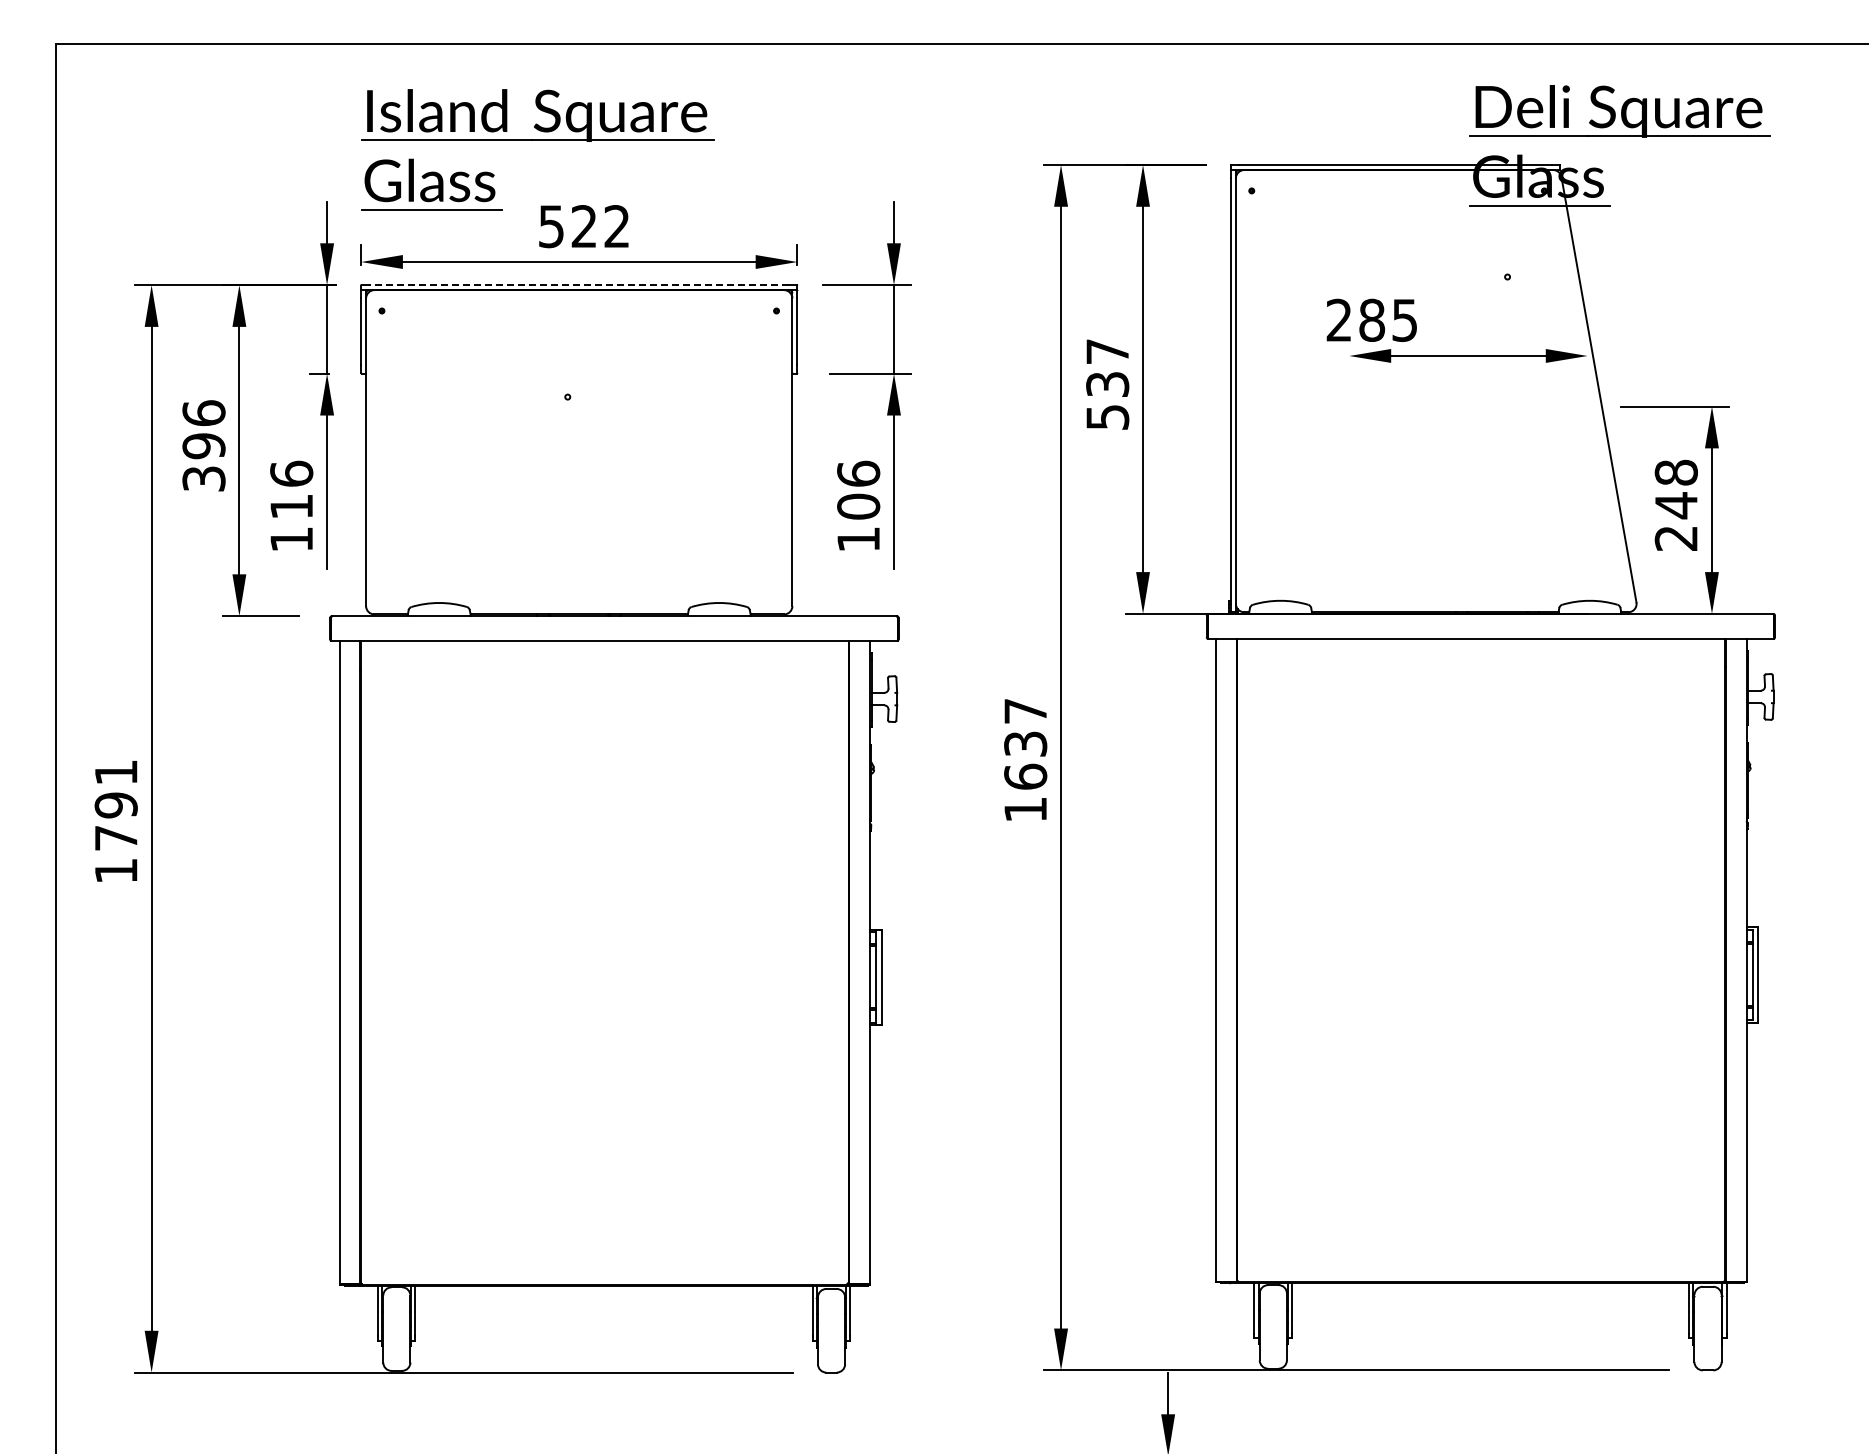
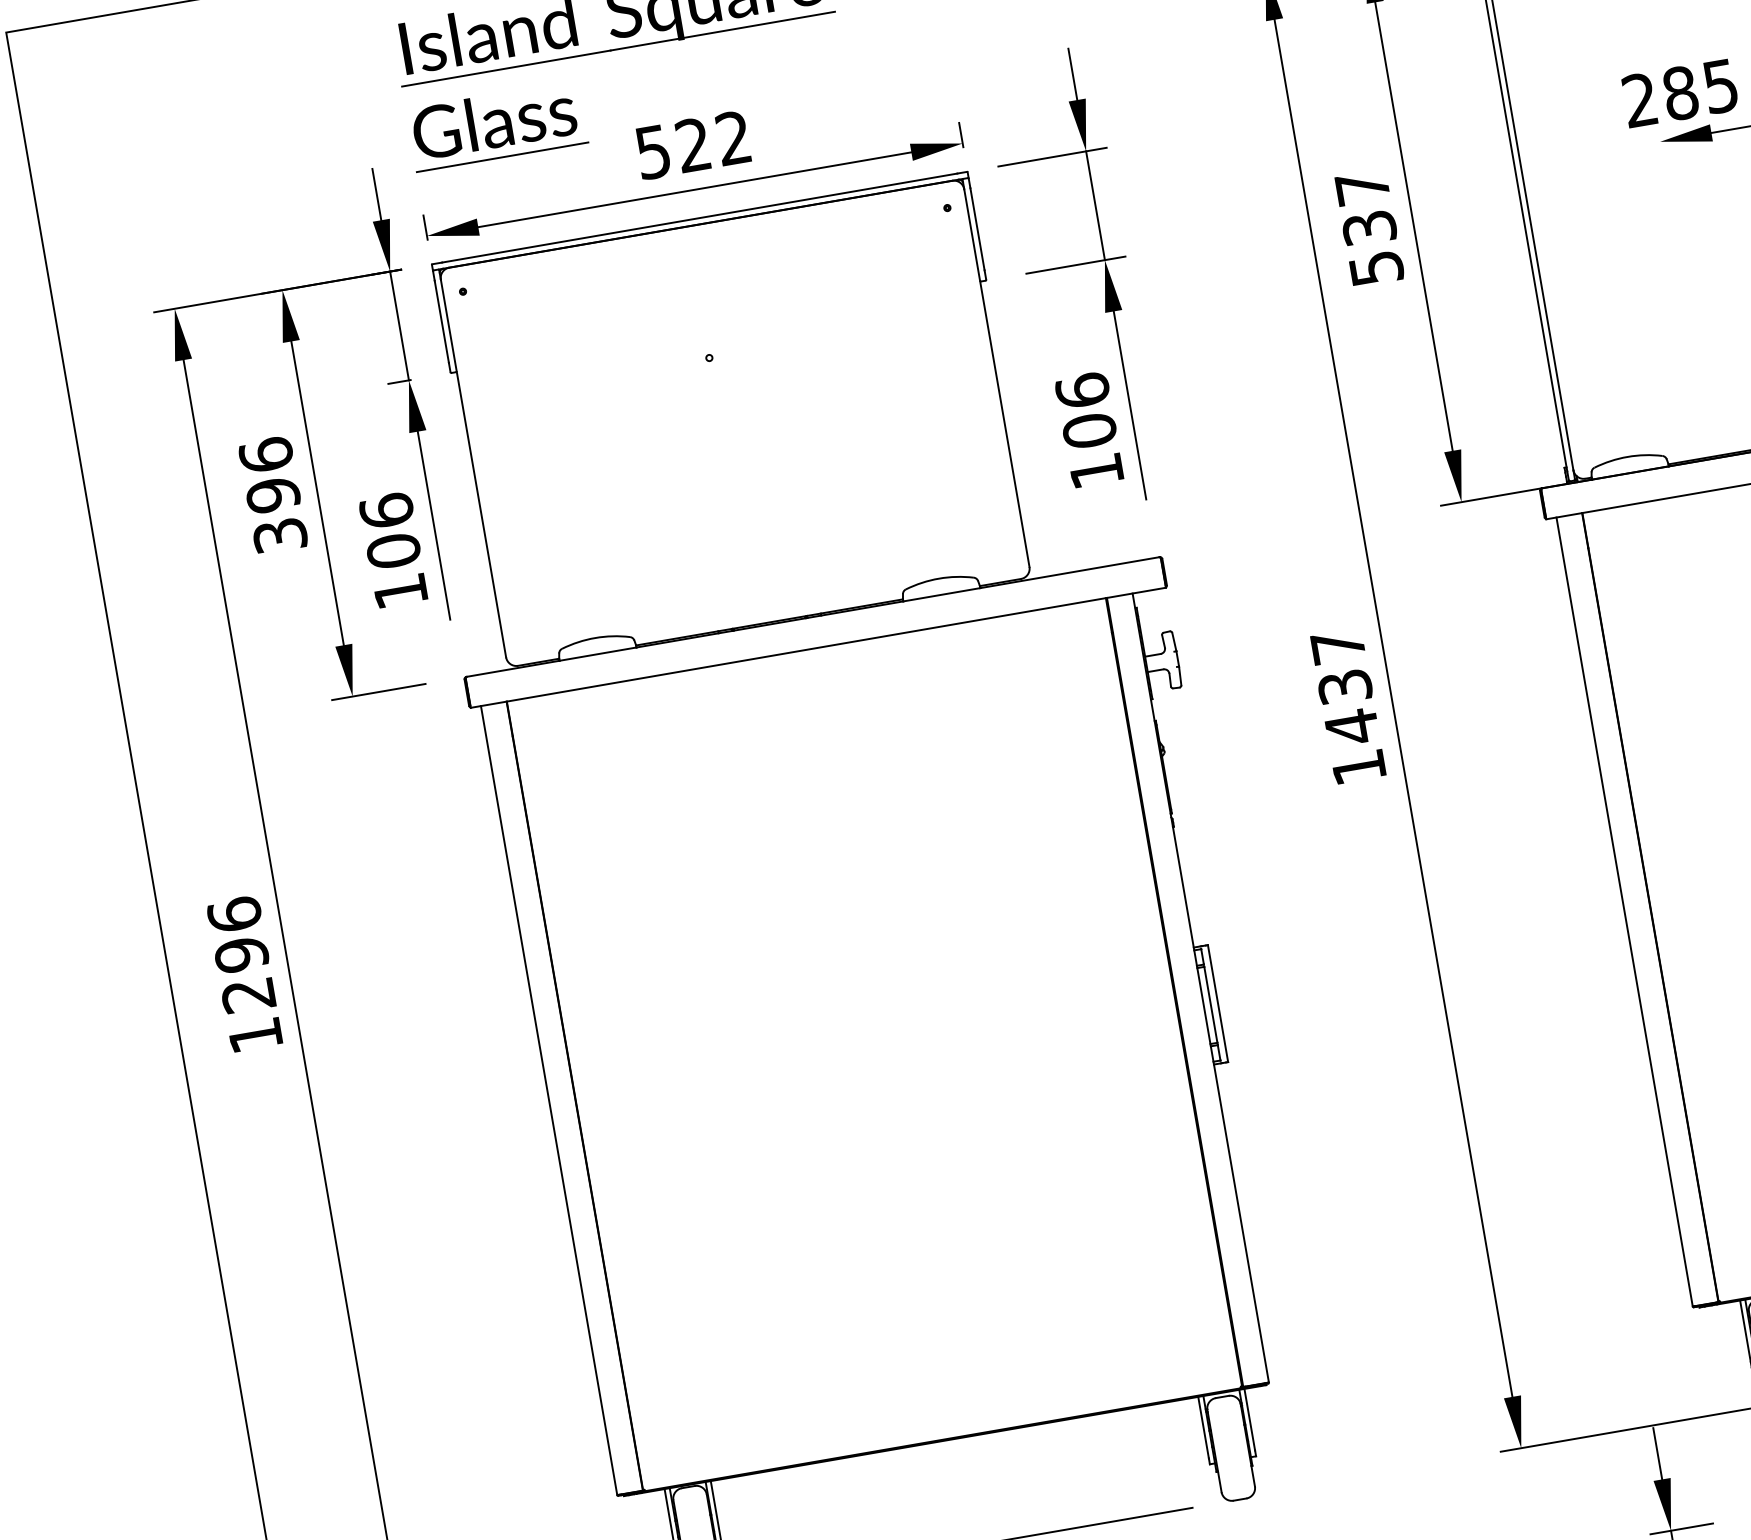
line: (579, 285) -> (700, 218), dashed -> solid
text: (291, 506) -> (393, 550), 116 -> 106
text: (1025, 776) -> (1351, 726), 1637 -> 1437
text: (115, 804) -> (240, 954), 1791 -> 1296

